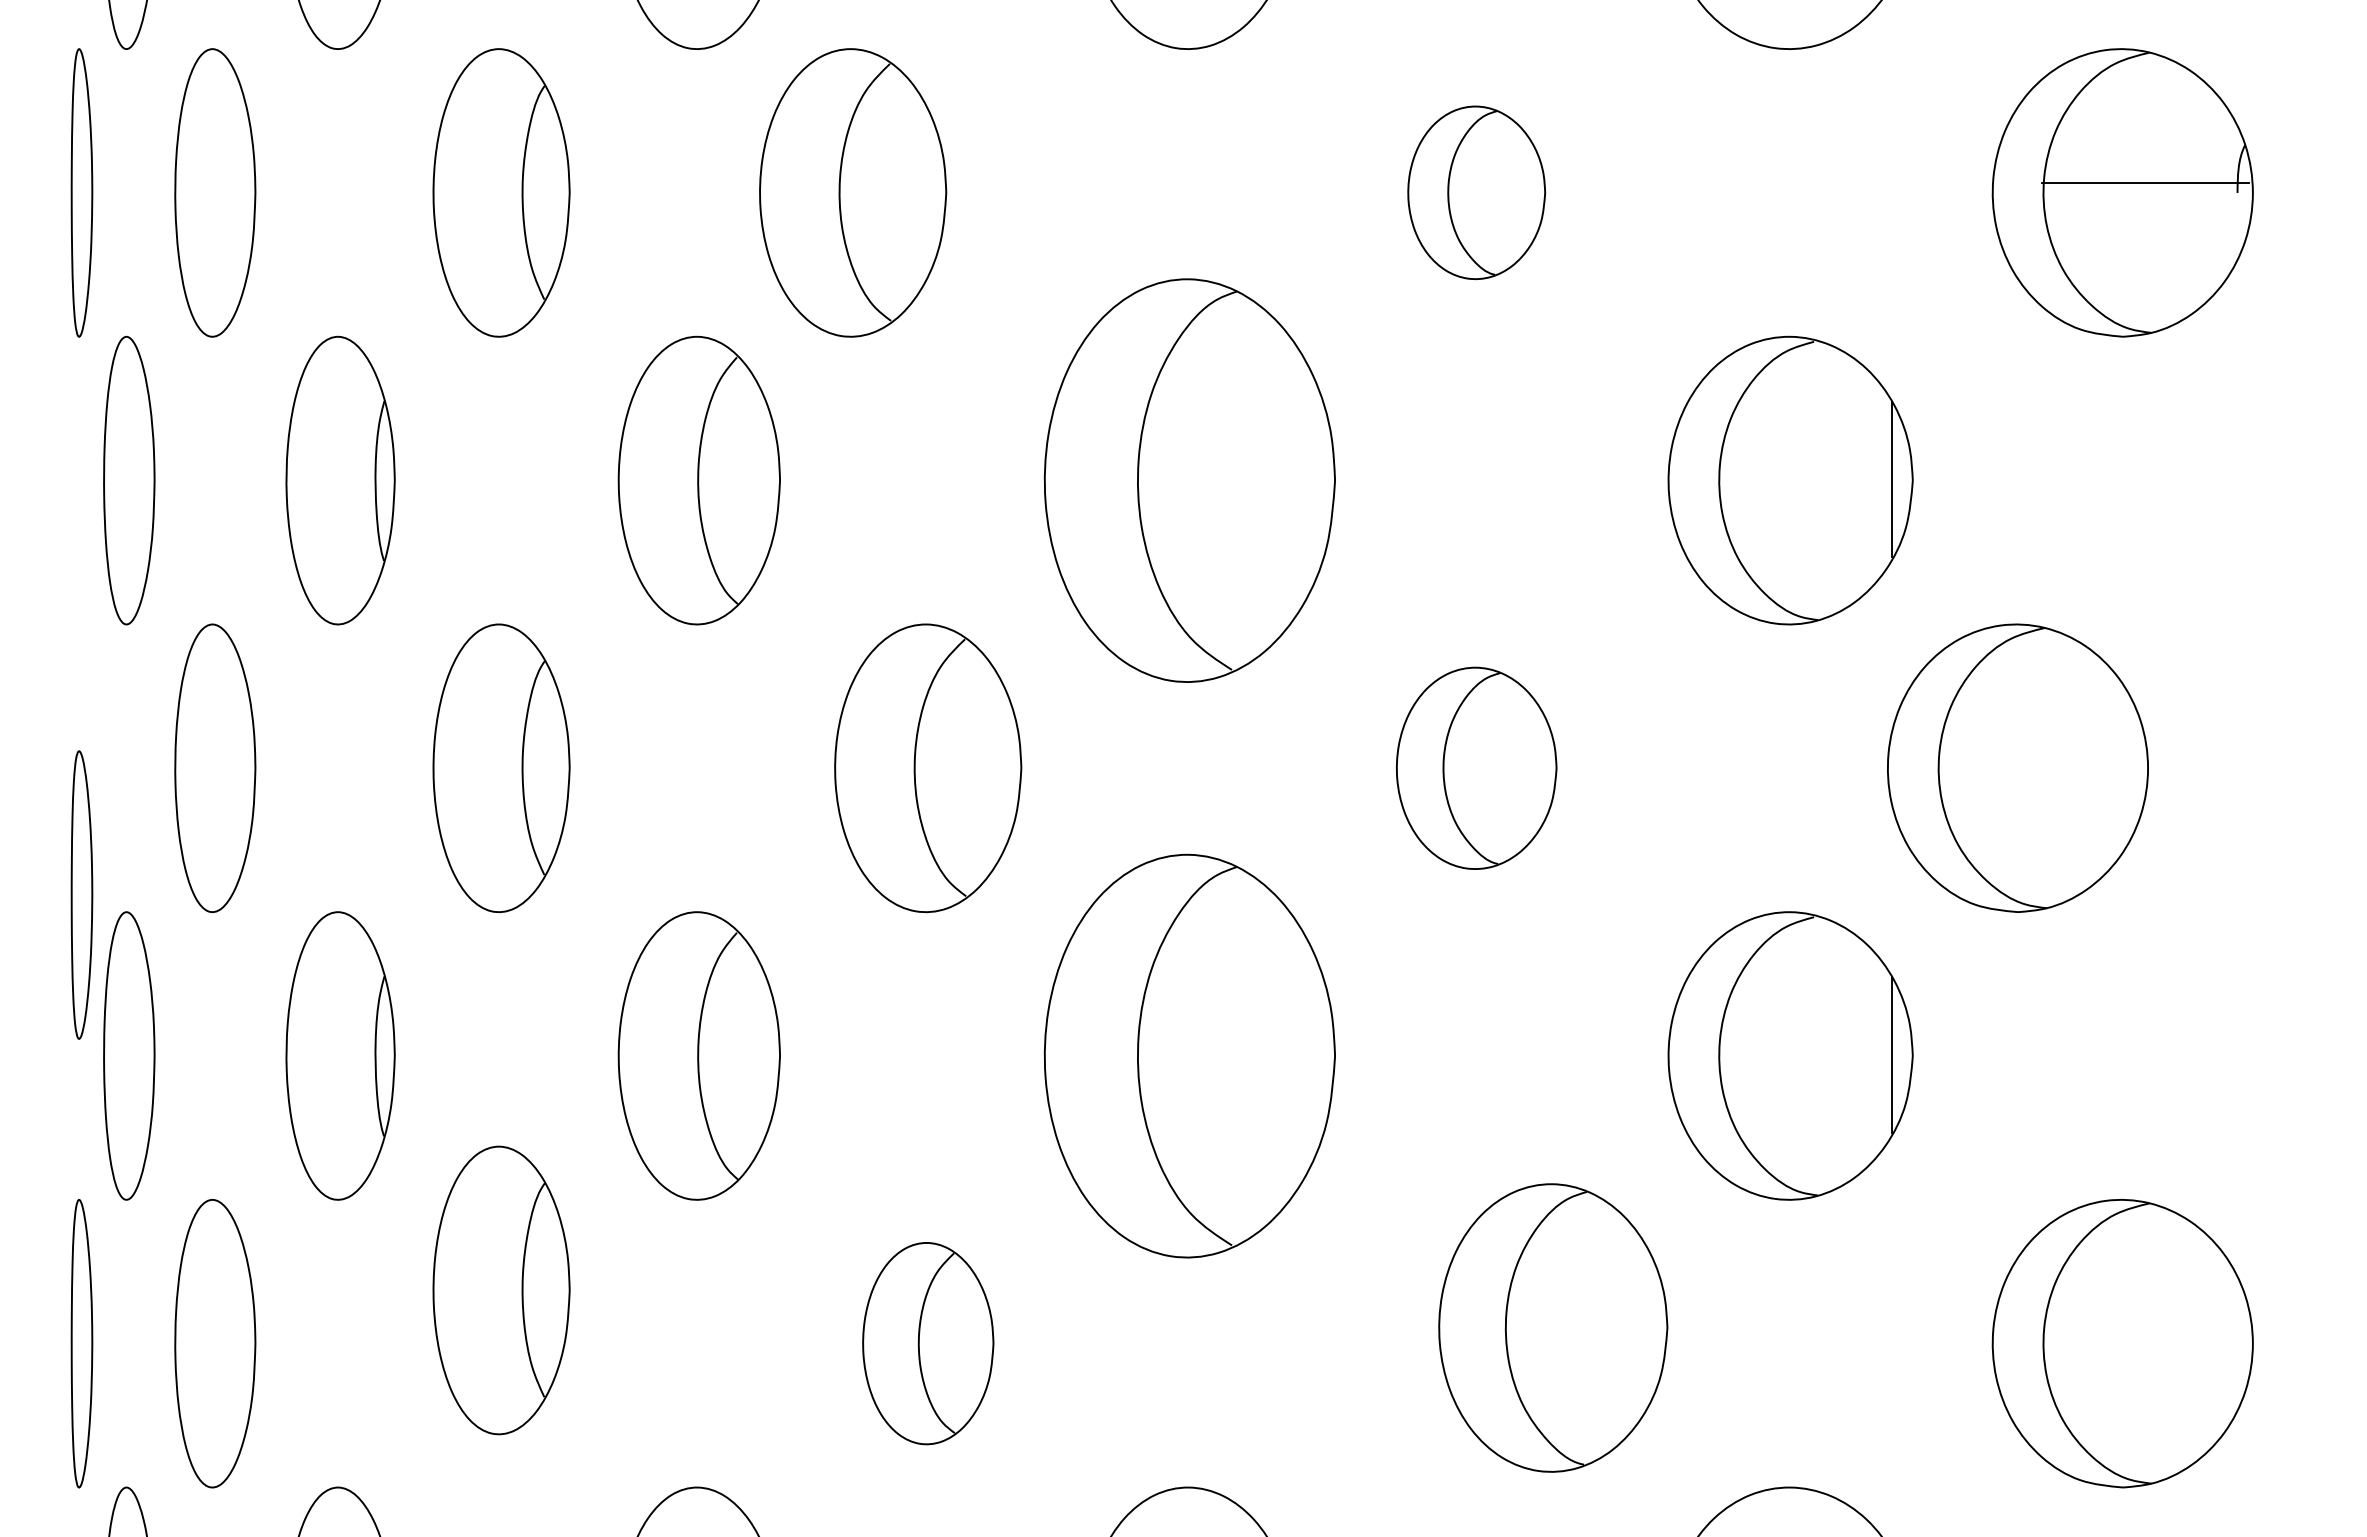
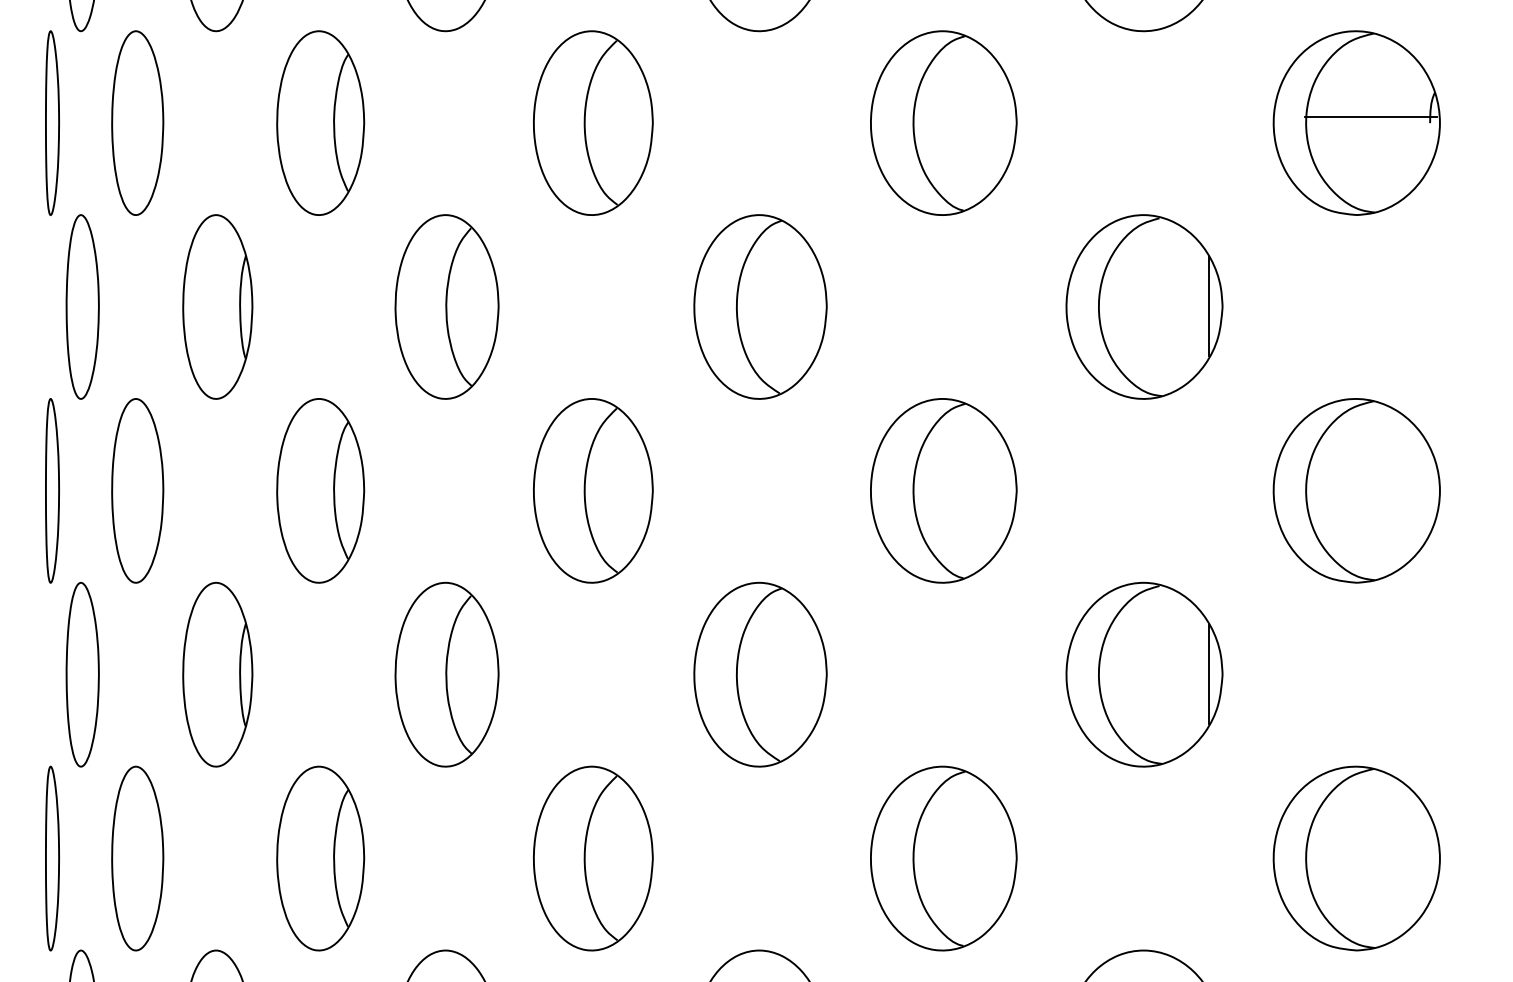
part: (853, 191) -> (593, 122), moved
part: (1476, 191) -> (943, 122), size x1.67
part: (1189, 479) -> (760, 306), size x0.71
part: (1476, 767) -> (943, 490), size x1.43
part: (2017, 767) -> (1356, 490), moved
part: (81, 894) -> (52, 490), moved
part: (1189, 1055) -> (760, 674), size x0.71
part: (501, 1290) -> (320, 858), moved
part: (1552, 1327) -> (943, 858), moved
part: (928, 1343) -> (593, 858), size x1.43

